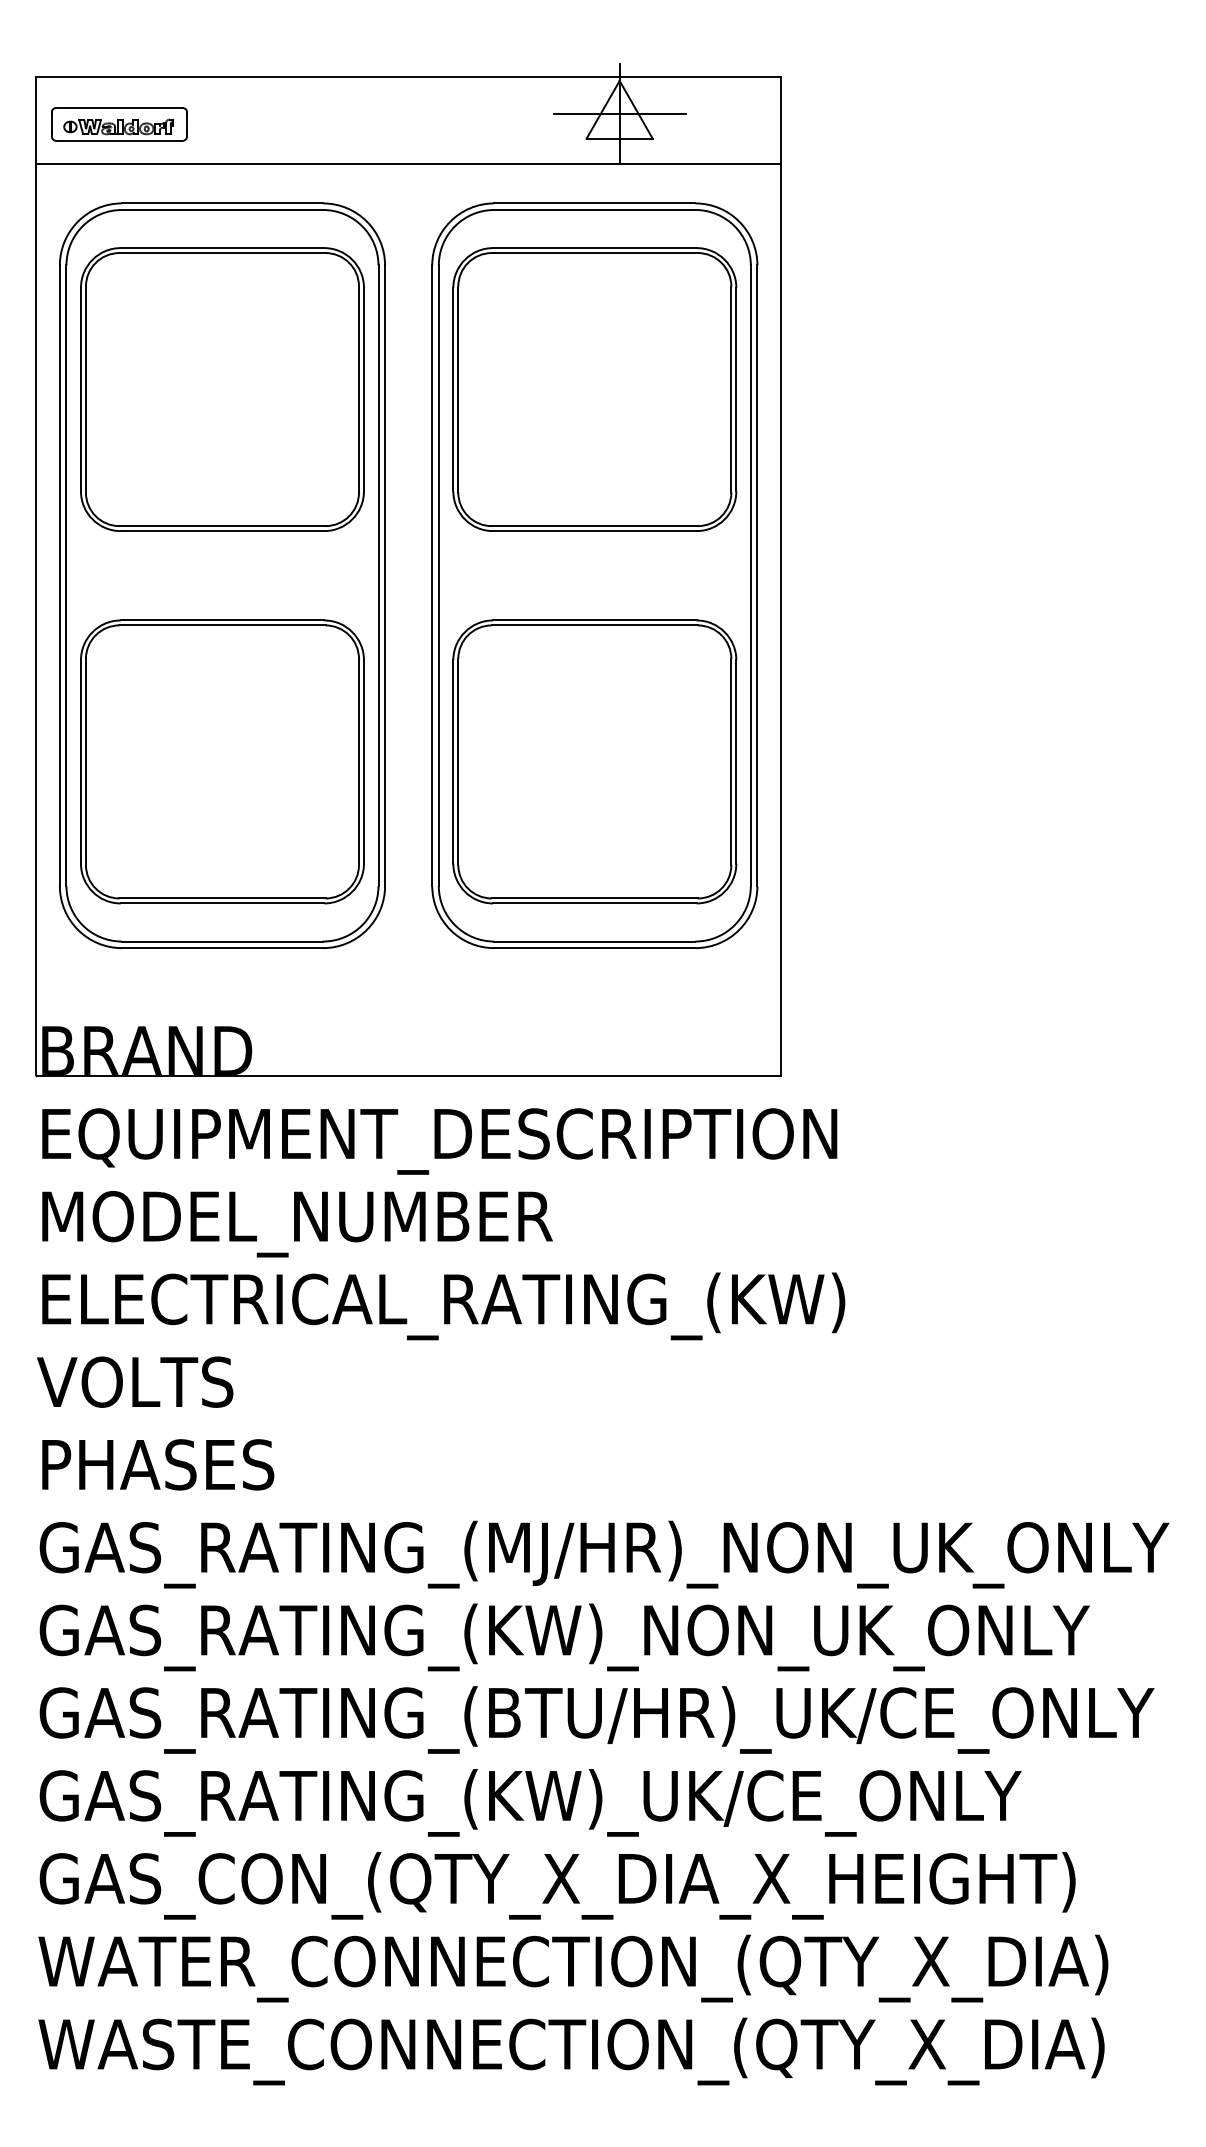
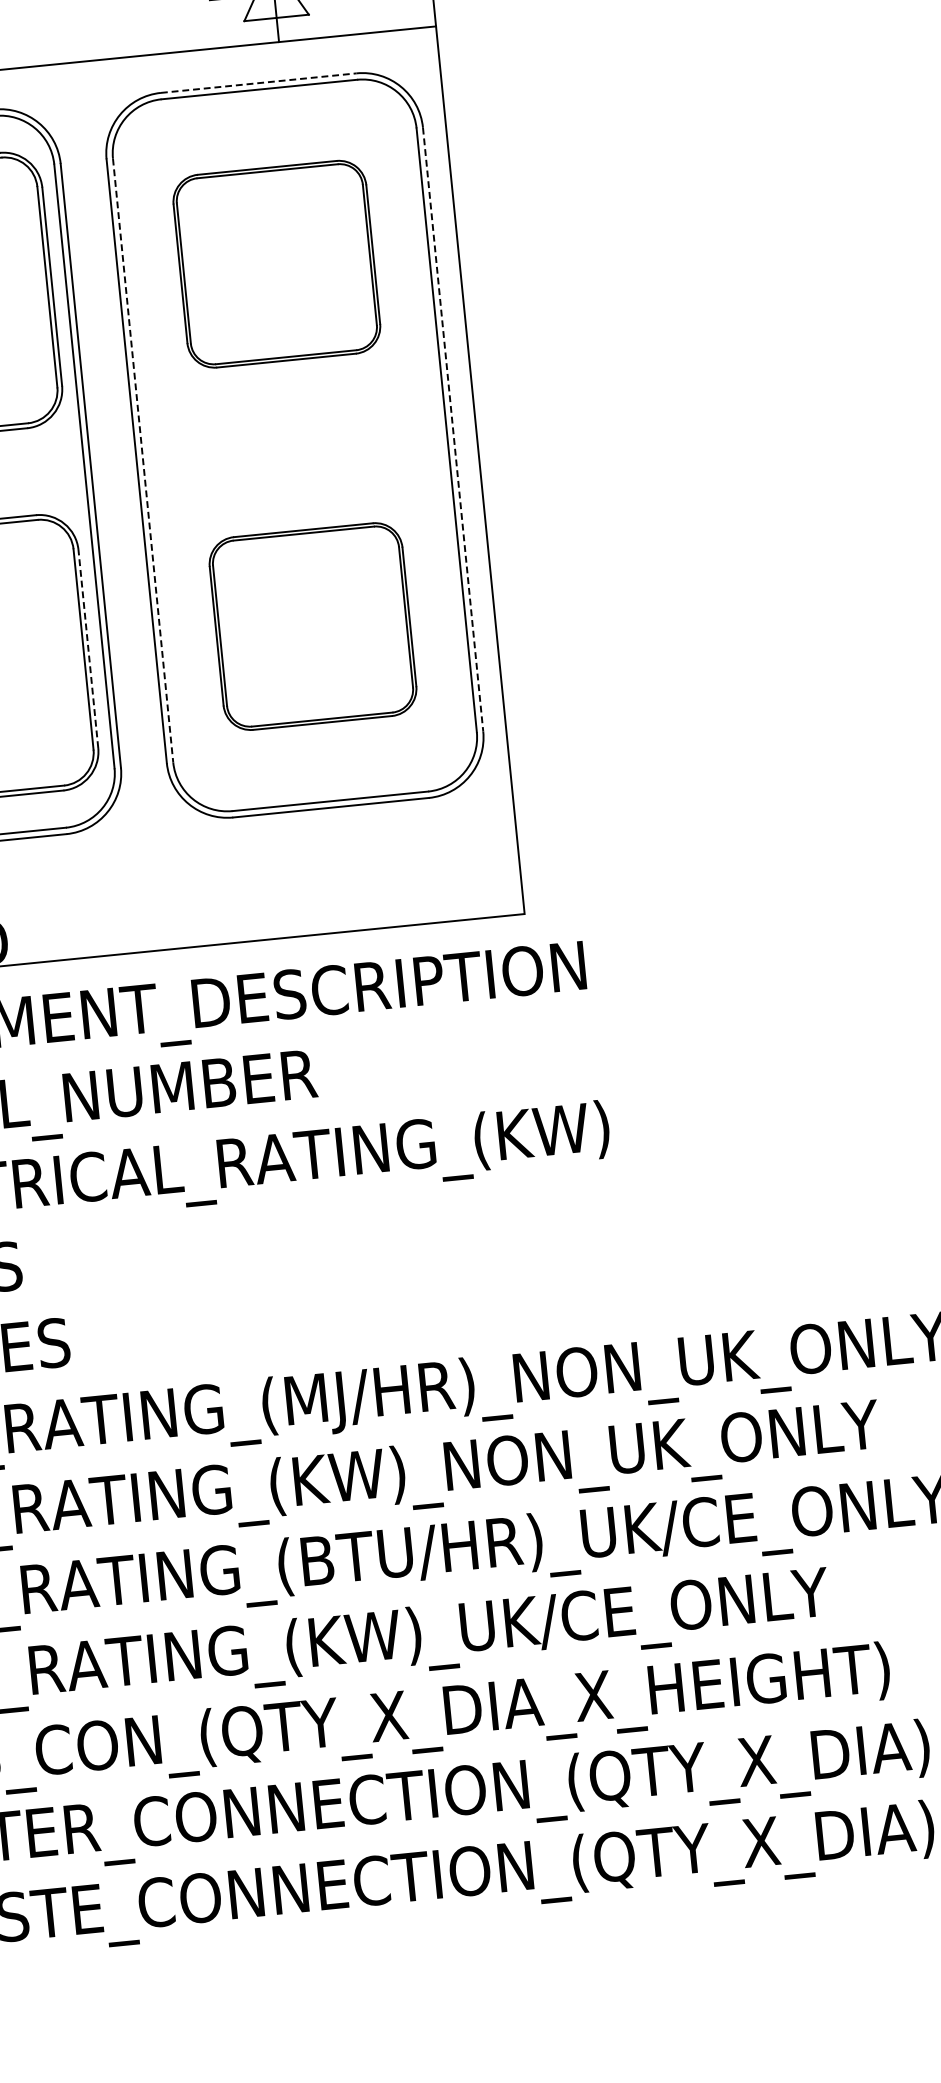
line: (594, 203) -> (258, 83), solid -> dashed
part: (594, 389) -> (276, 264), size x0.7
line: (438, 576) -> (142, 461), solid -> dashed
line: (757, 576) -> (453, 430), solid -> dashed
line: (363, 761) -> (87, 648), solid -> dashed
part: (594, 761) -> (312, 626), size x0.7

